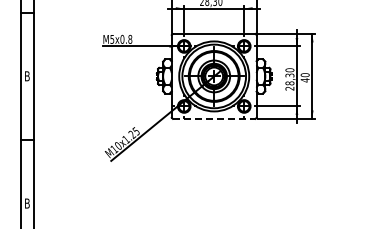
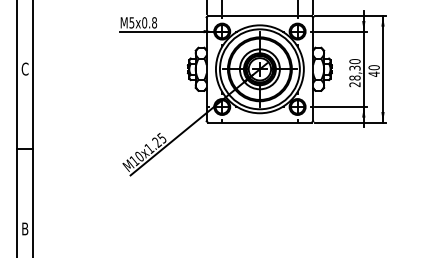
text: (26, 76) -> (24, 69), B -> C
line: (214, 118) -> (260, 122), dashed -> solid

